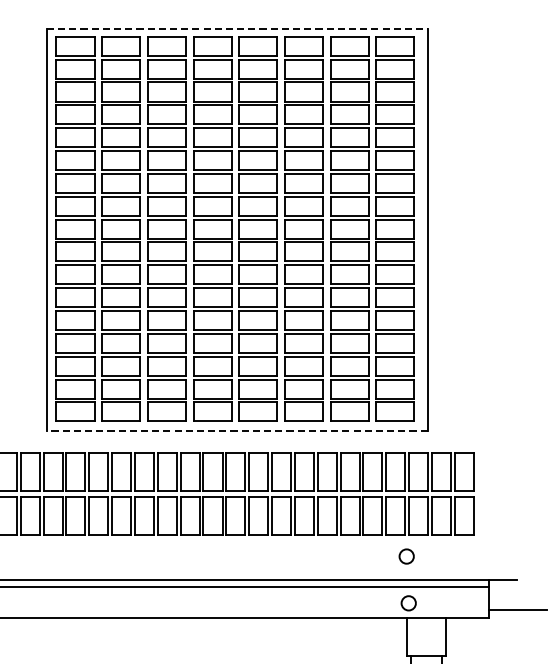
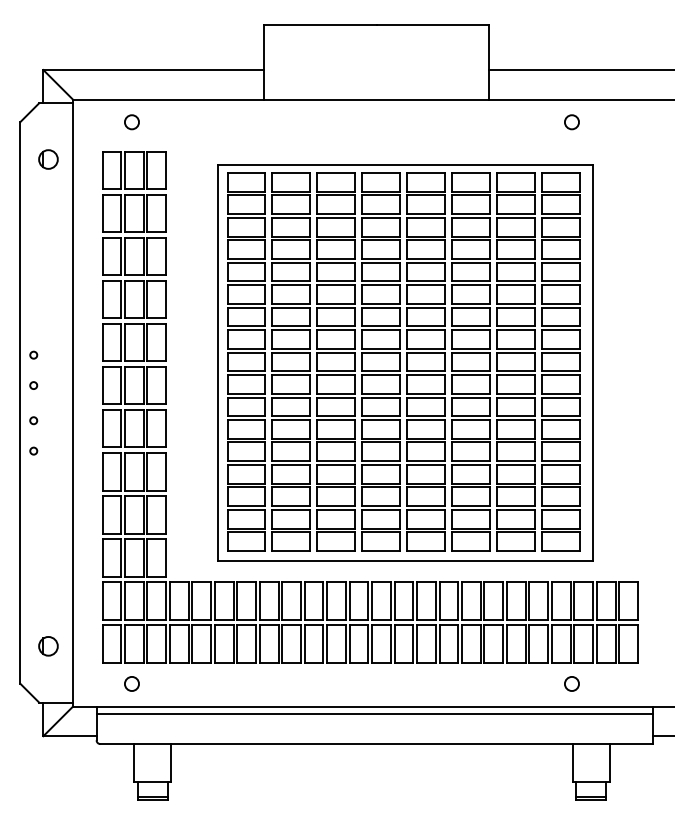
line: (237, 29) -> (405, 165), dashed -> solid
line: (236, 430) -> (404, 560), dashed -> solid
circle: (408, 602) -> (573, 729), removed

